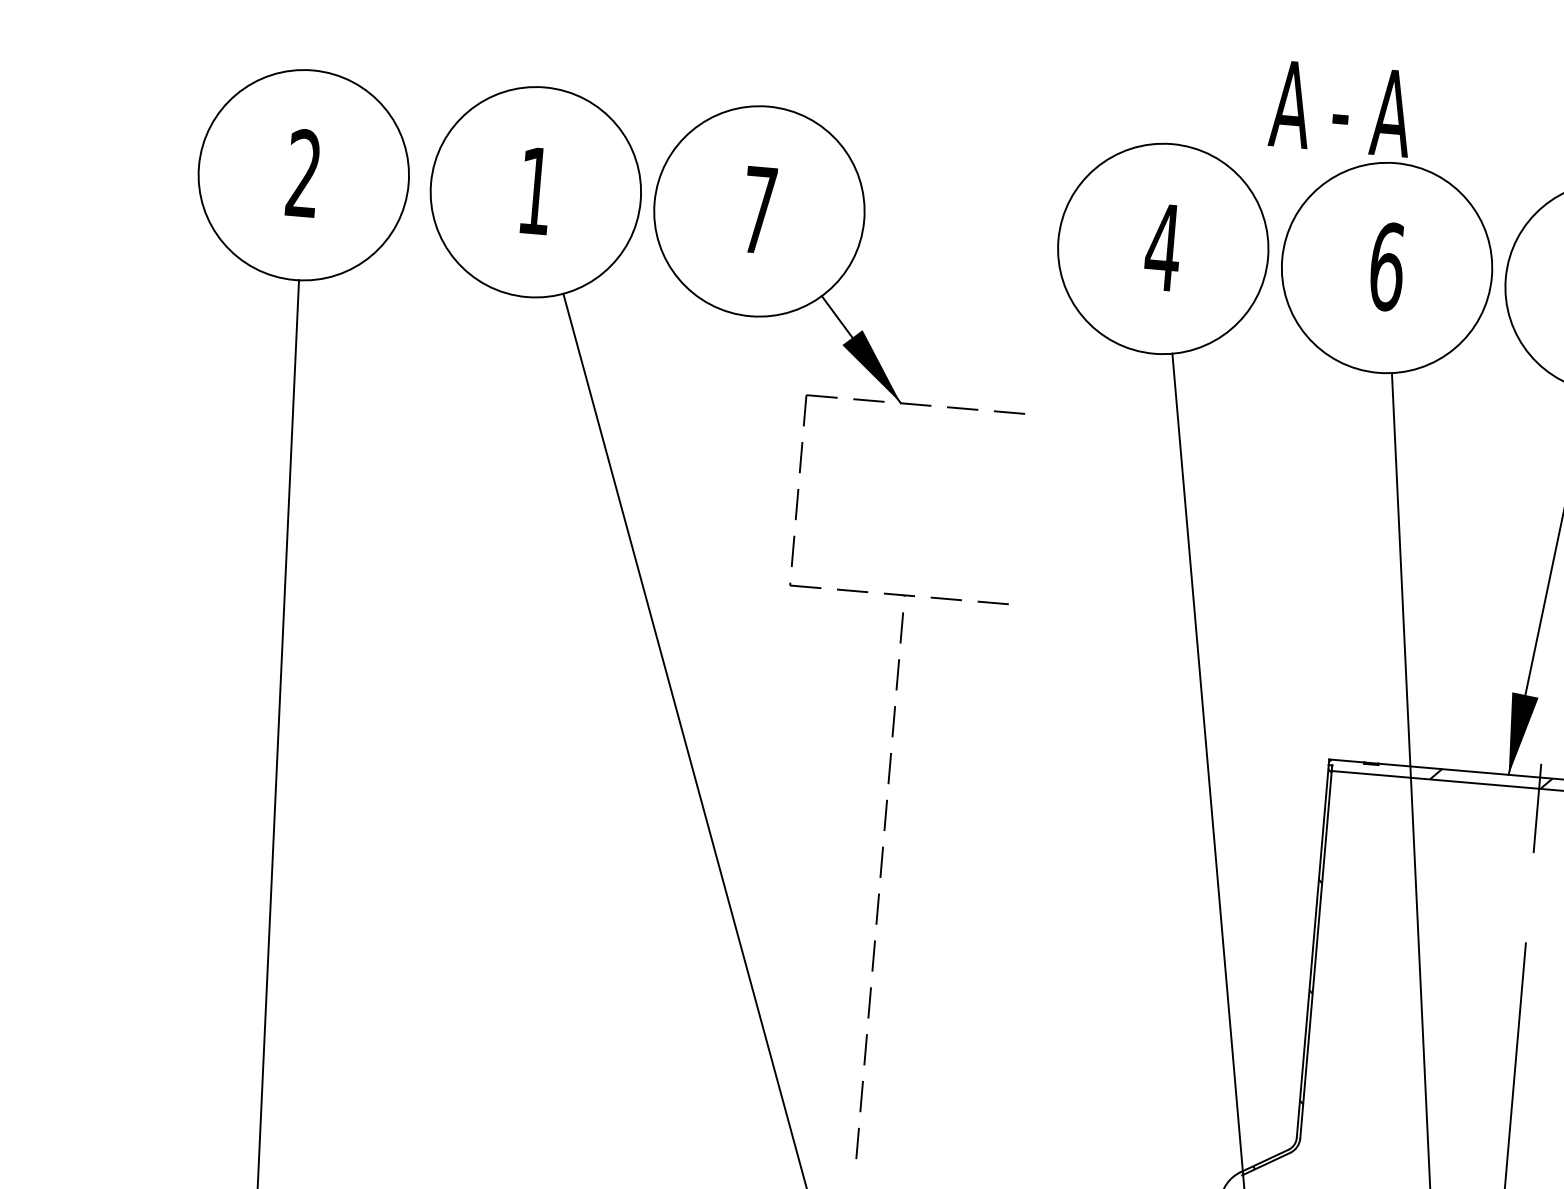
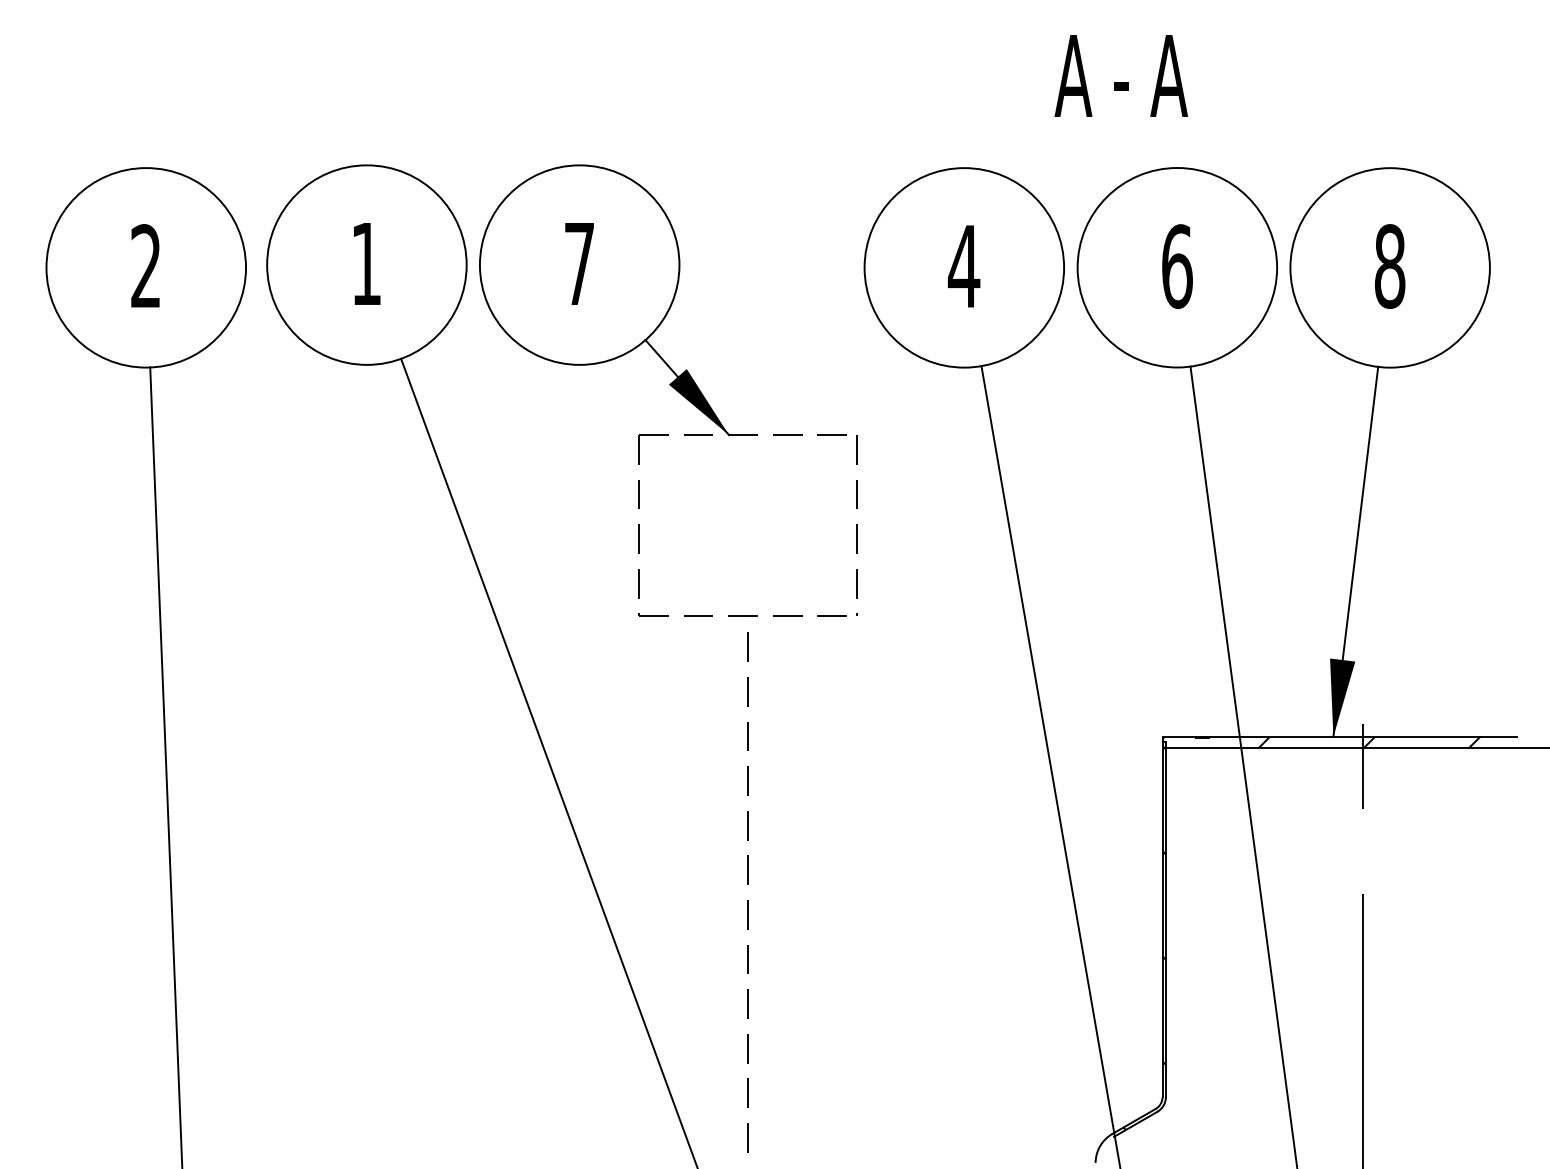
text: (1340, 108) -> (1120, 75), moved
line: (1026, 509) -> (856, 525), added

